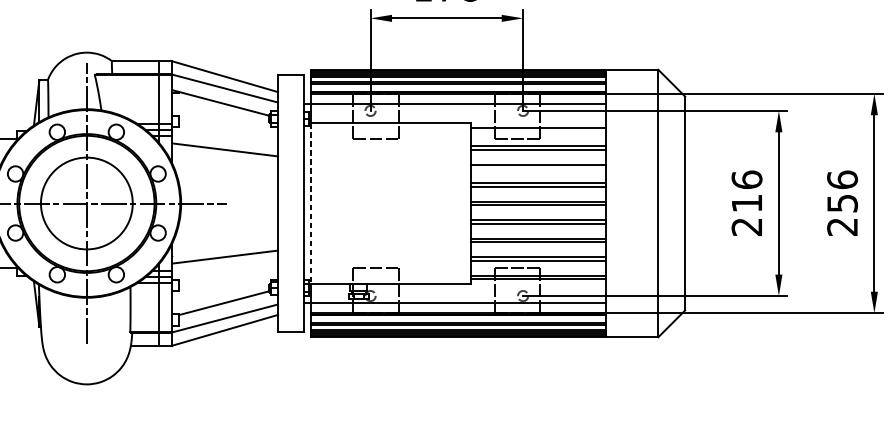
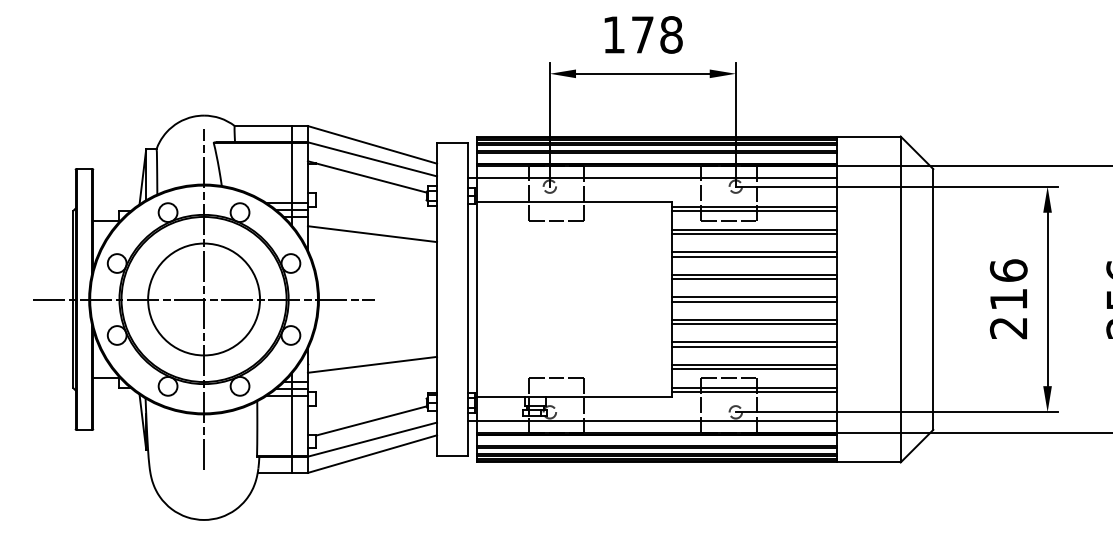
line: (538, 131) -> (754, 211), added
line: (538, 168) -> (754, 256), added
line: (310, 203) -> (476, 299), dashed -> solid

